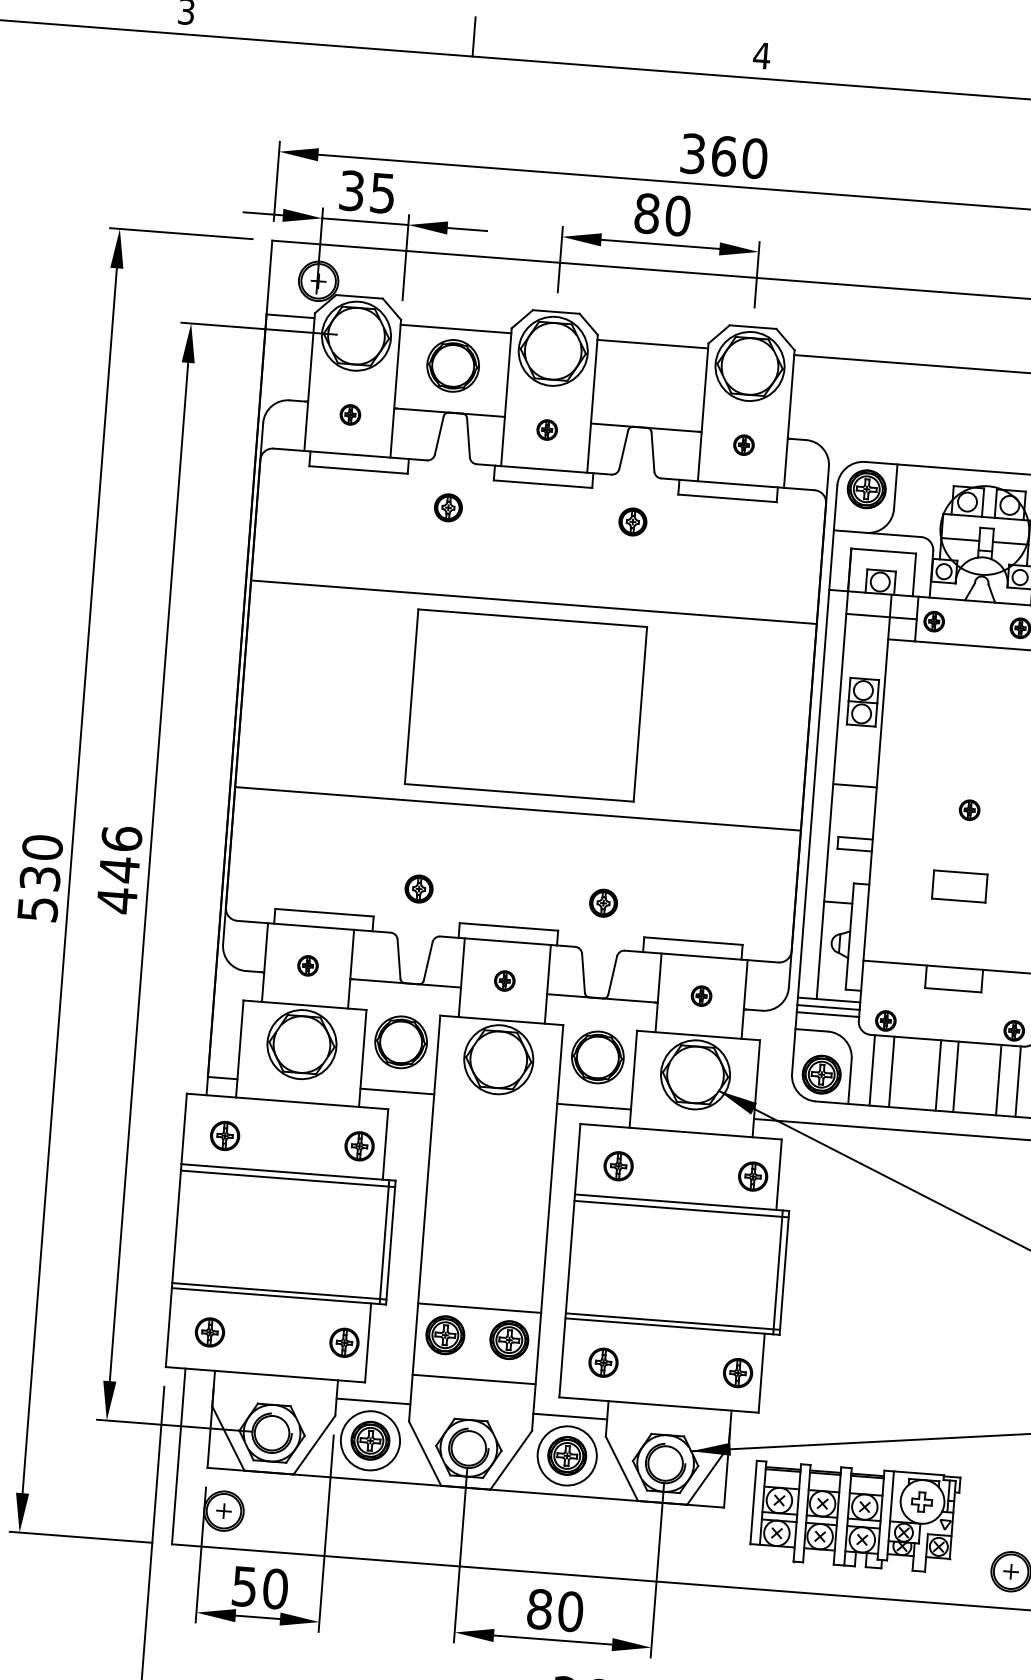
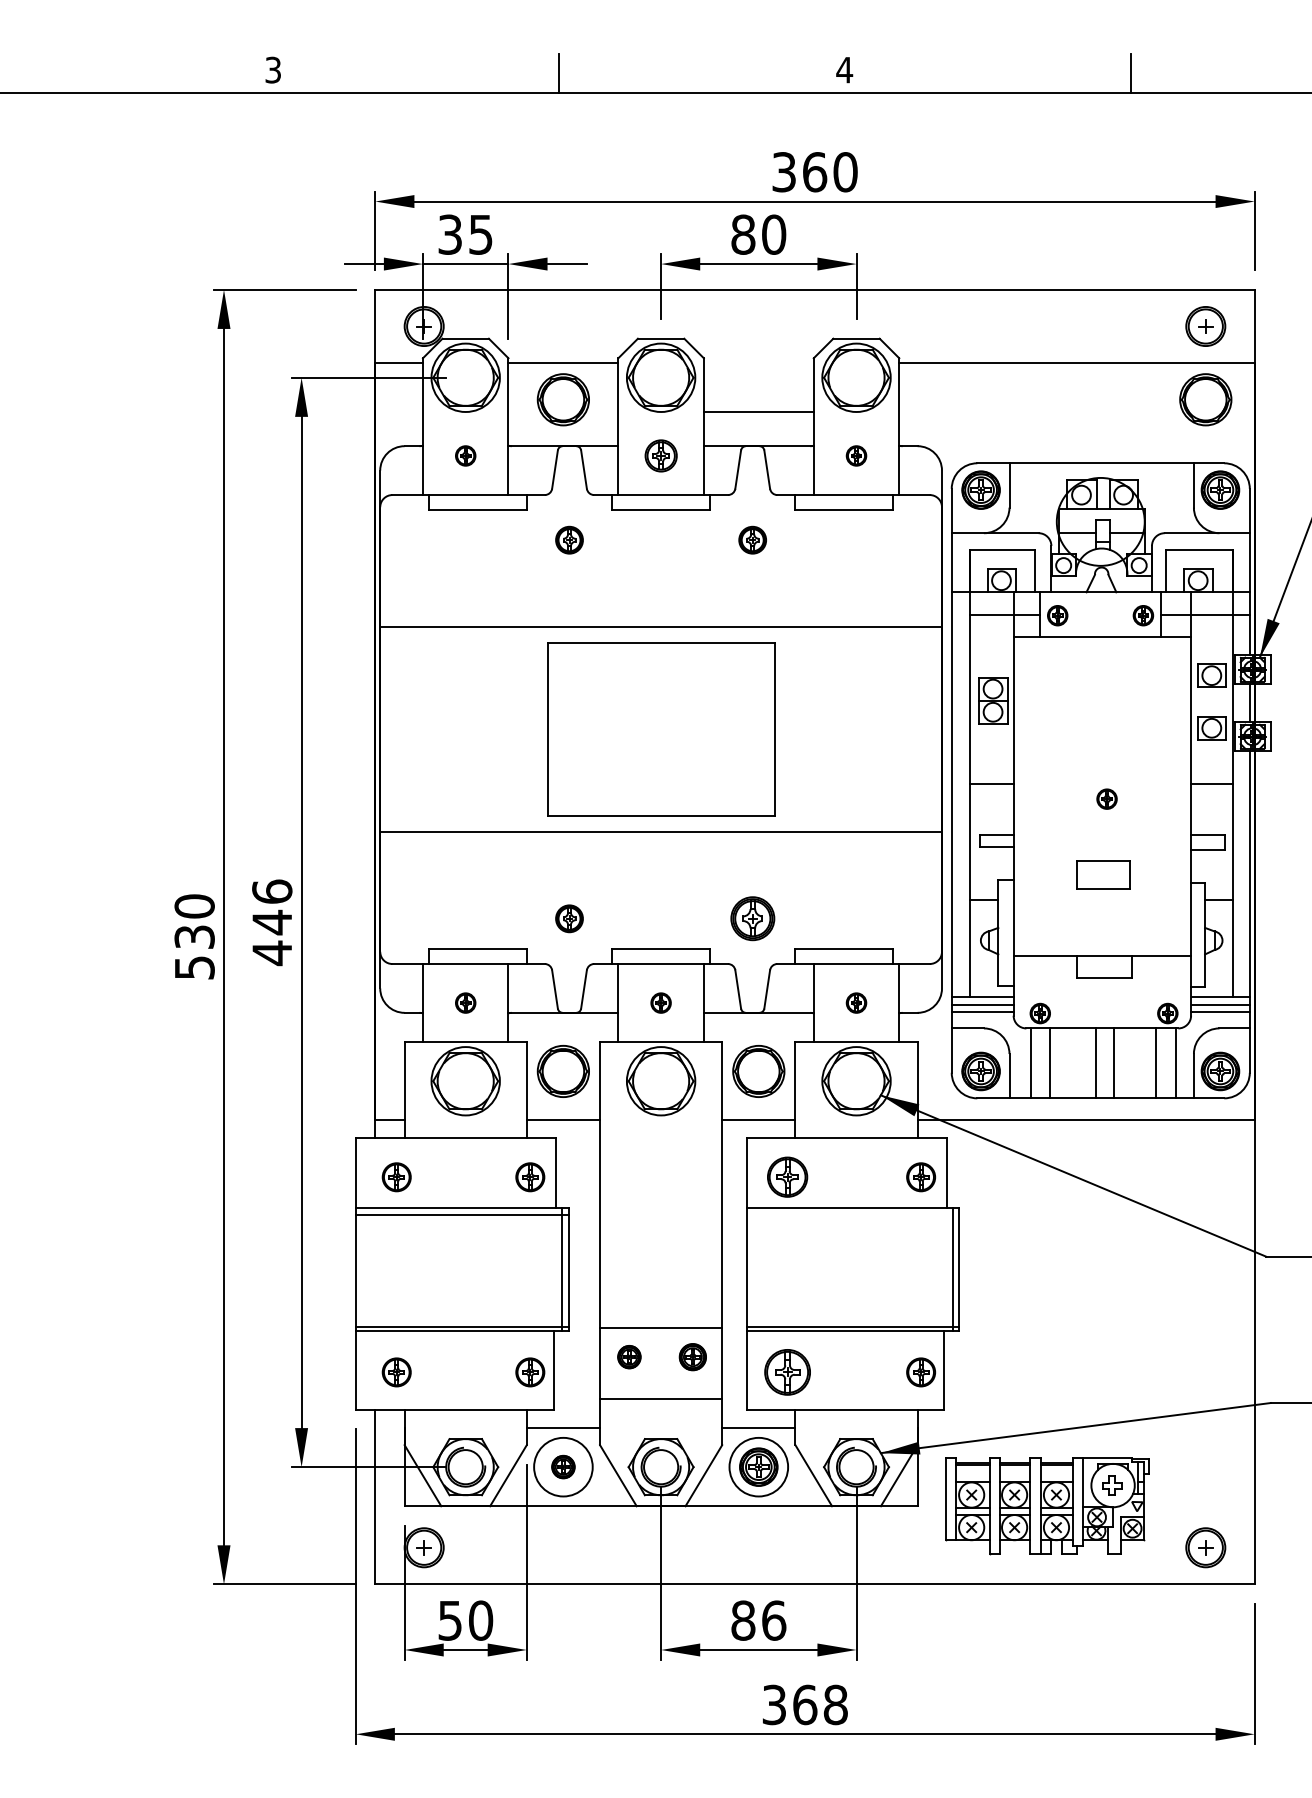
line: (652, 344) -> (758, 412), moved
part: (546, 429) -> (660, 455), size x1.6
part: (603, 902) -> (752, 918), size x1.6
part: (618, 1166) -> (787, 1177), size x1.4
line: (681, 1208) -> (852, 1214), removed
part: (445, 1334) -> (629, 1356), size x0.6
part: (509, 1339) -> (692, 1356), size x0.7
part: (603, 1362) -> (787, 1372), size x1.6
part: (370, 1440) -> (563, 1466), size x0.6
text: (571, 1611) -> (774, 1620), 80 -> 86

